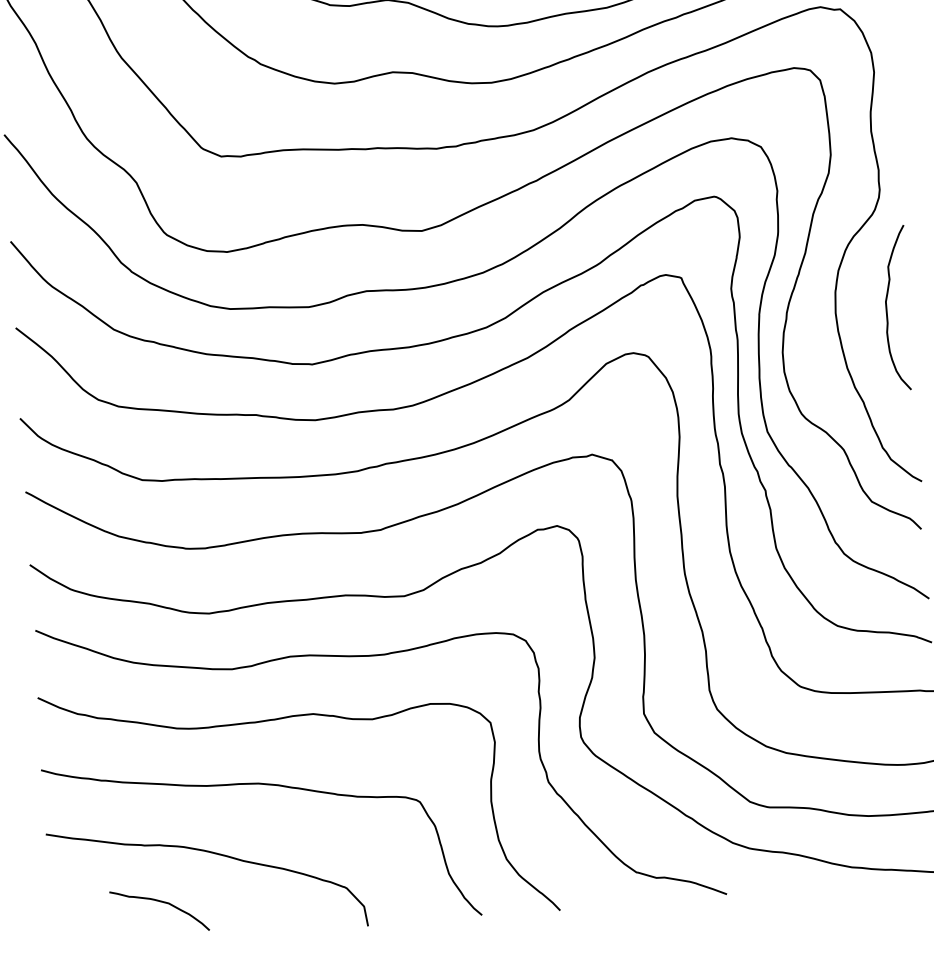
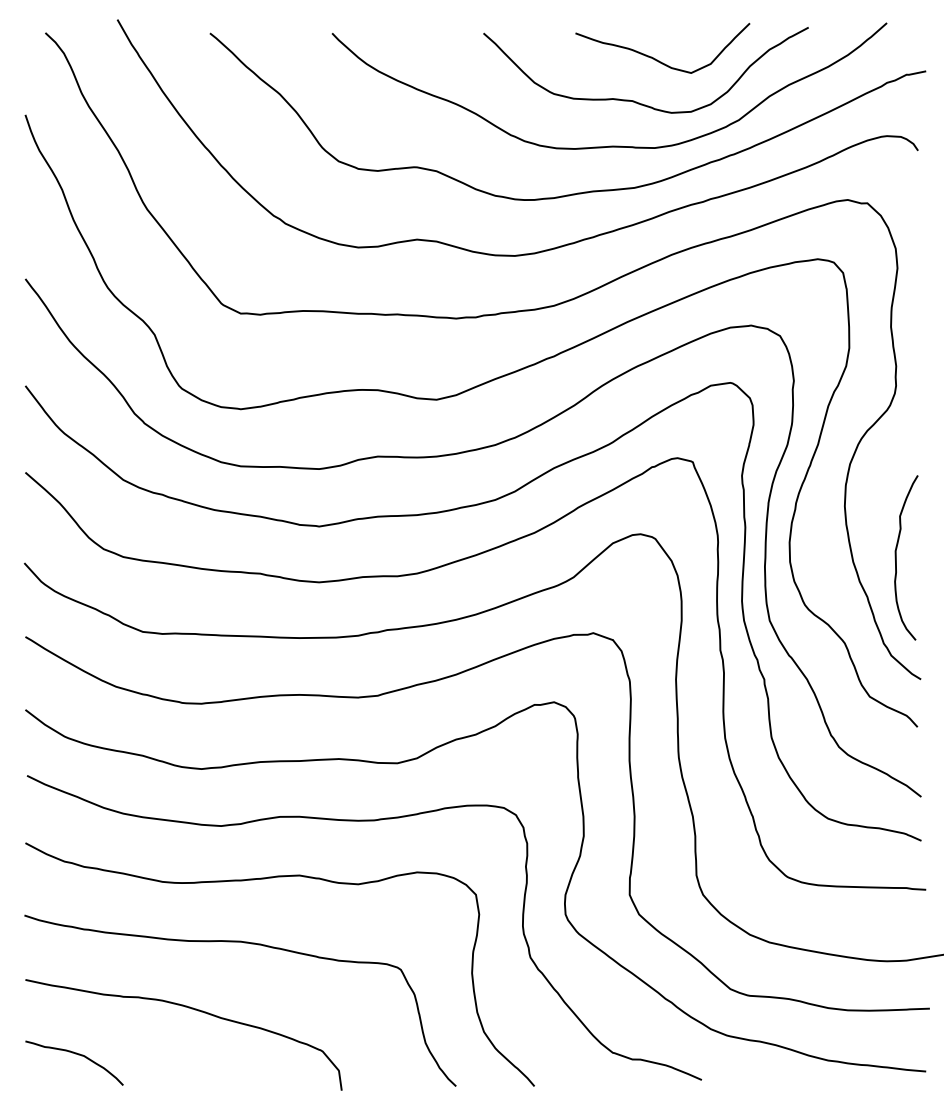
curve: (887, 308) -> (896, 557), moved
curve: (160, 902) -> (75, 1054), moved

